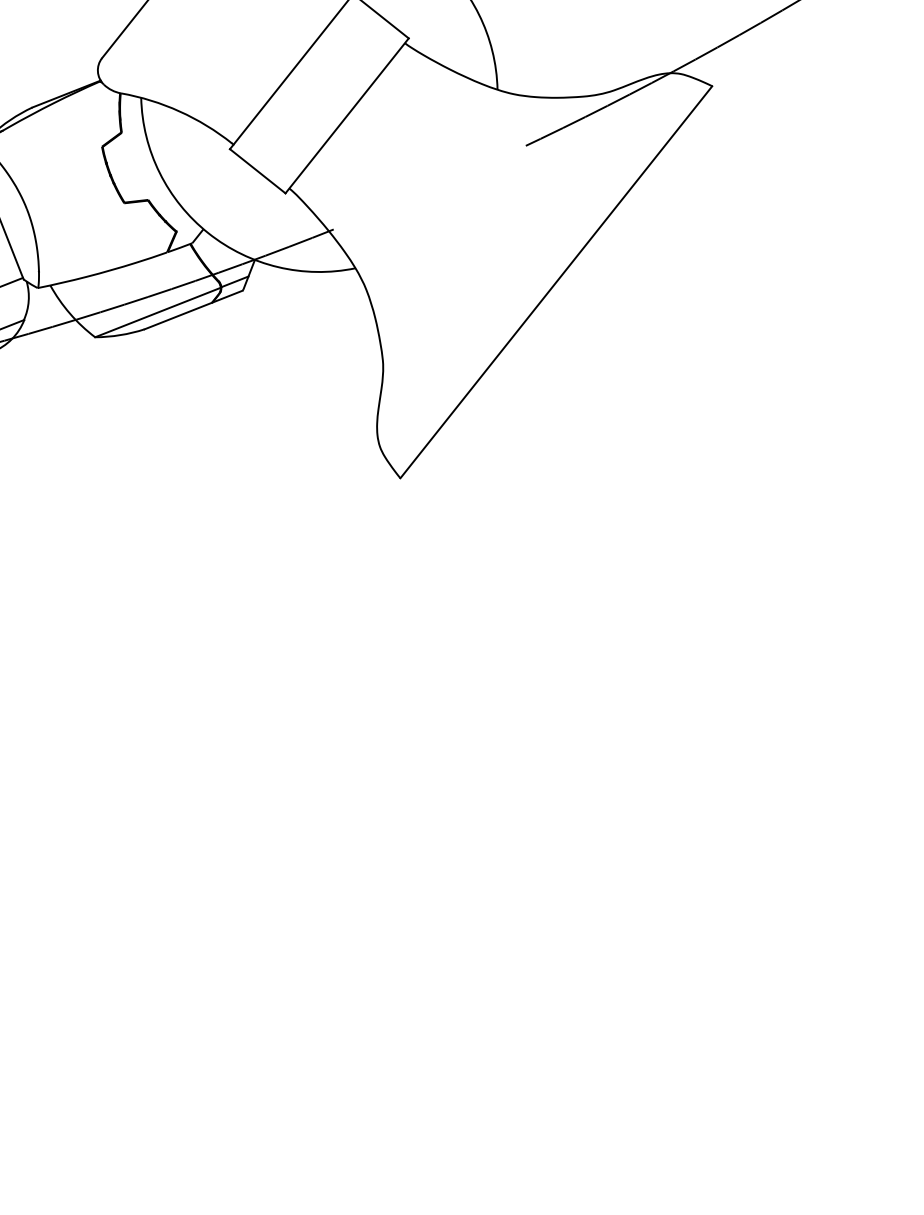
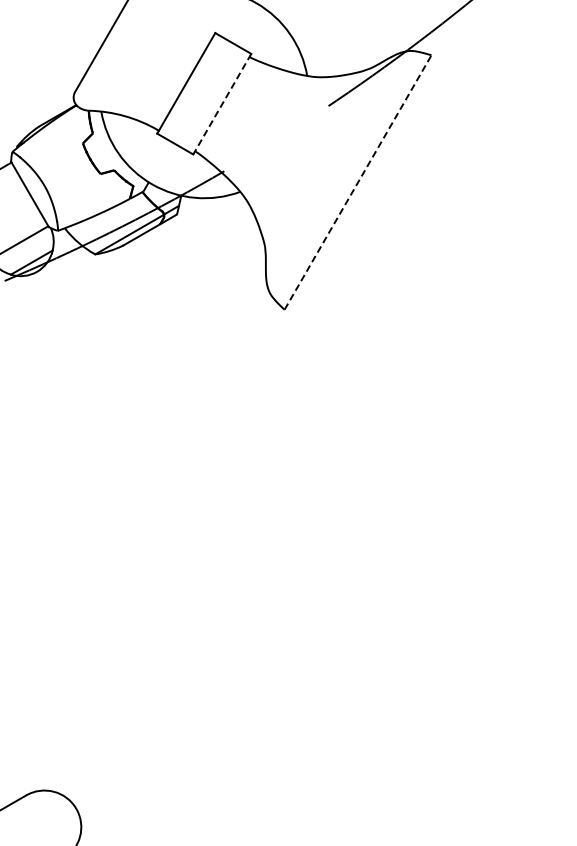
line: (347, 116) -> (222, 104), solid -> dashed
line: (557, 282) -> (358, 182), solid -> dashed

